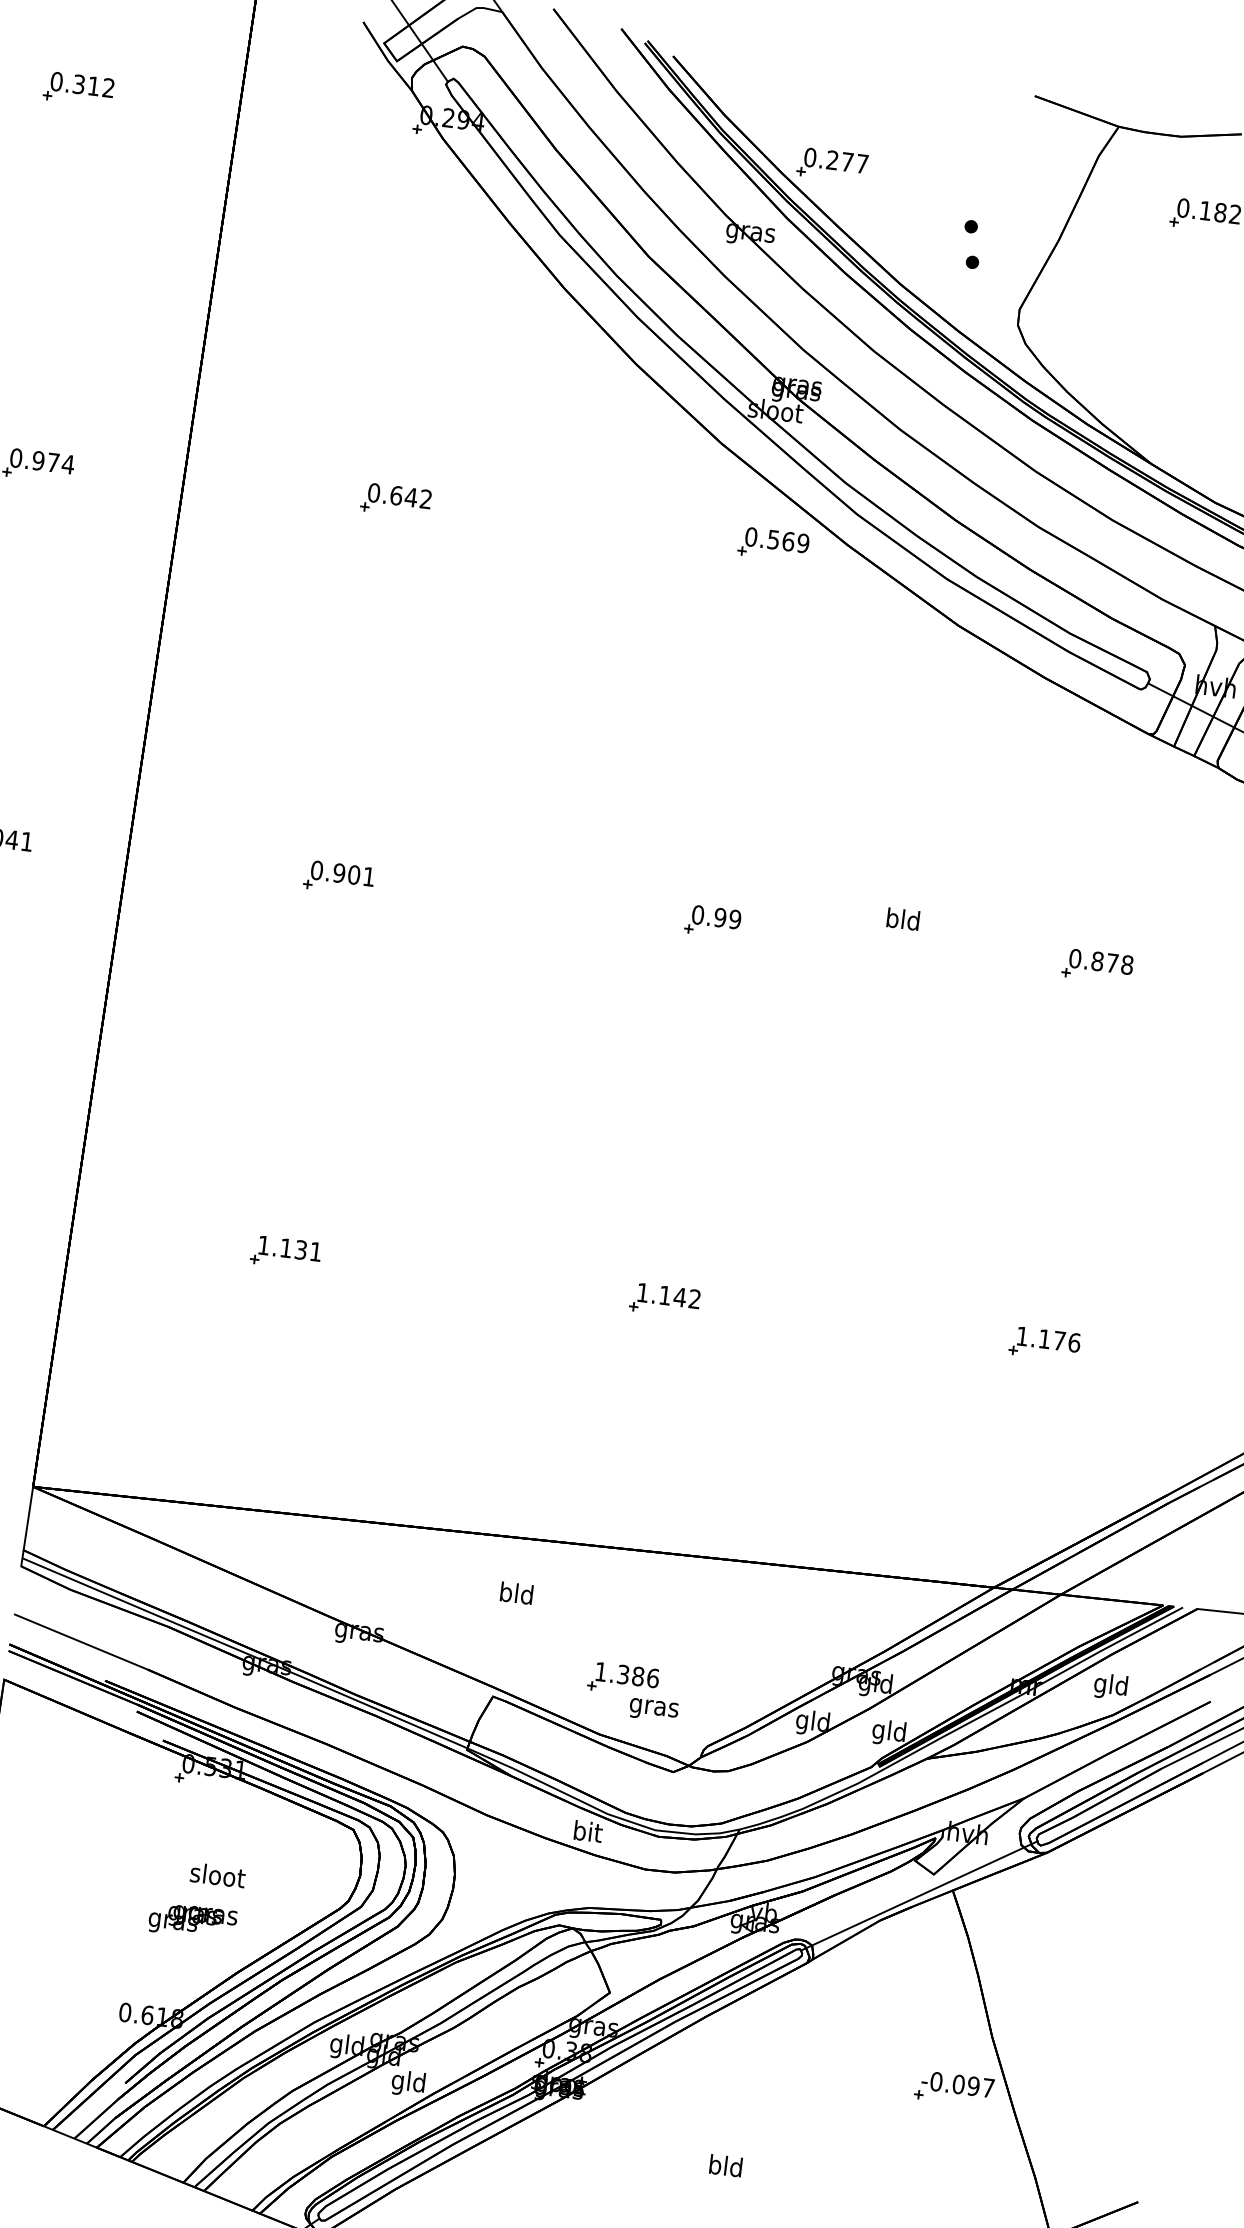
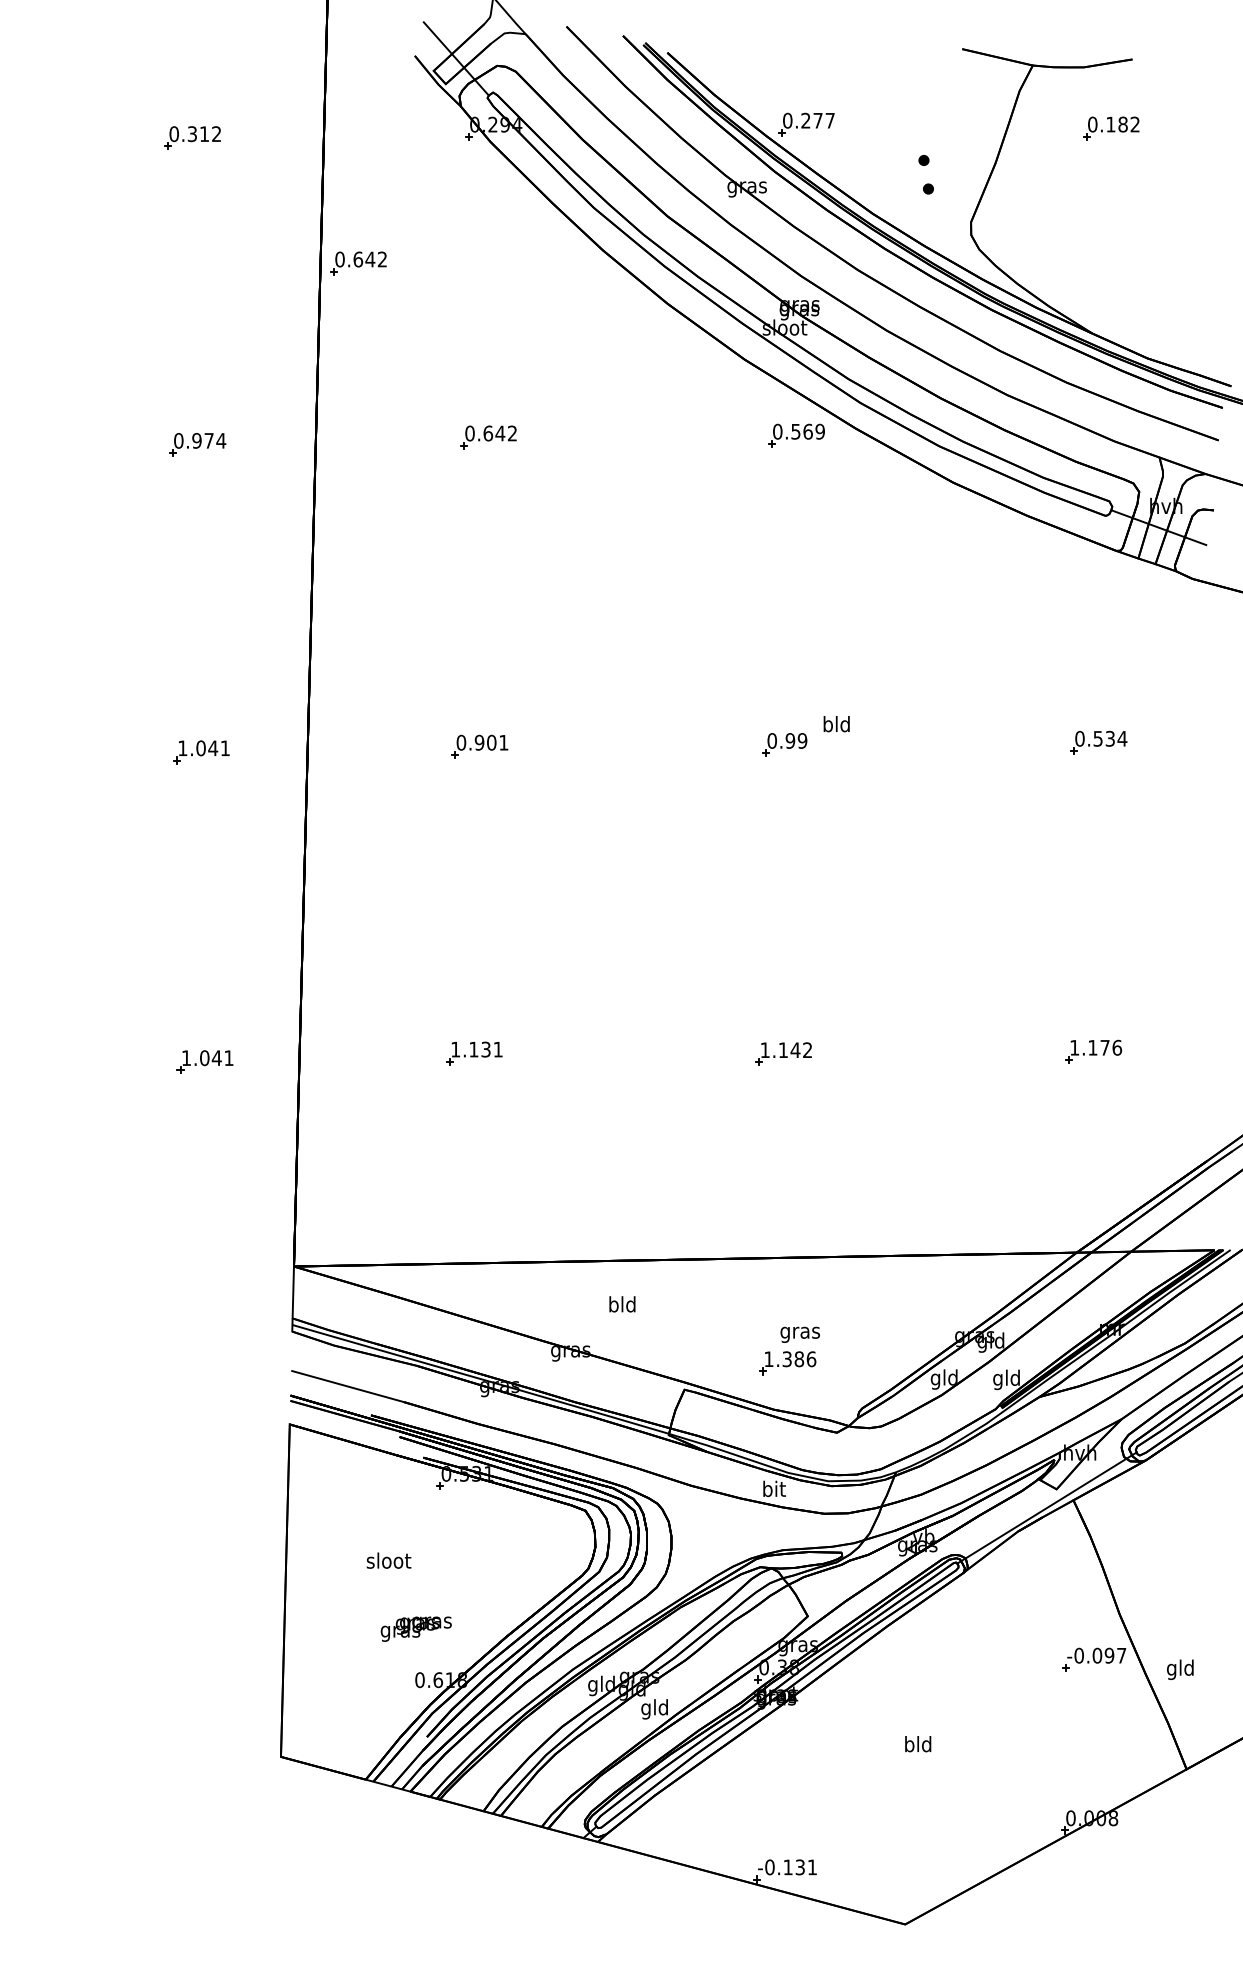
part: (263, 267) -> (358, 263), added
text: (902, 919) -> (836, 724), moved
text: (1112, 962) -> (1110, 738), 0.878 -> 0.534
text: (516, 1593) -> (622, 1304), moved
text: (1110, 1686) -> (1180, 1669), moved
text: (653, 1709) -> (799, 1334), moved
text: (217, 1875) -> (388, 1560), moved
text: (191, 1920) -> (415, 1628), moved

